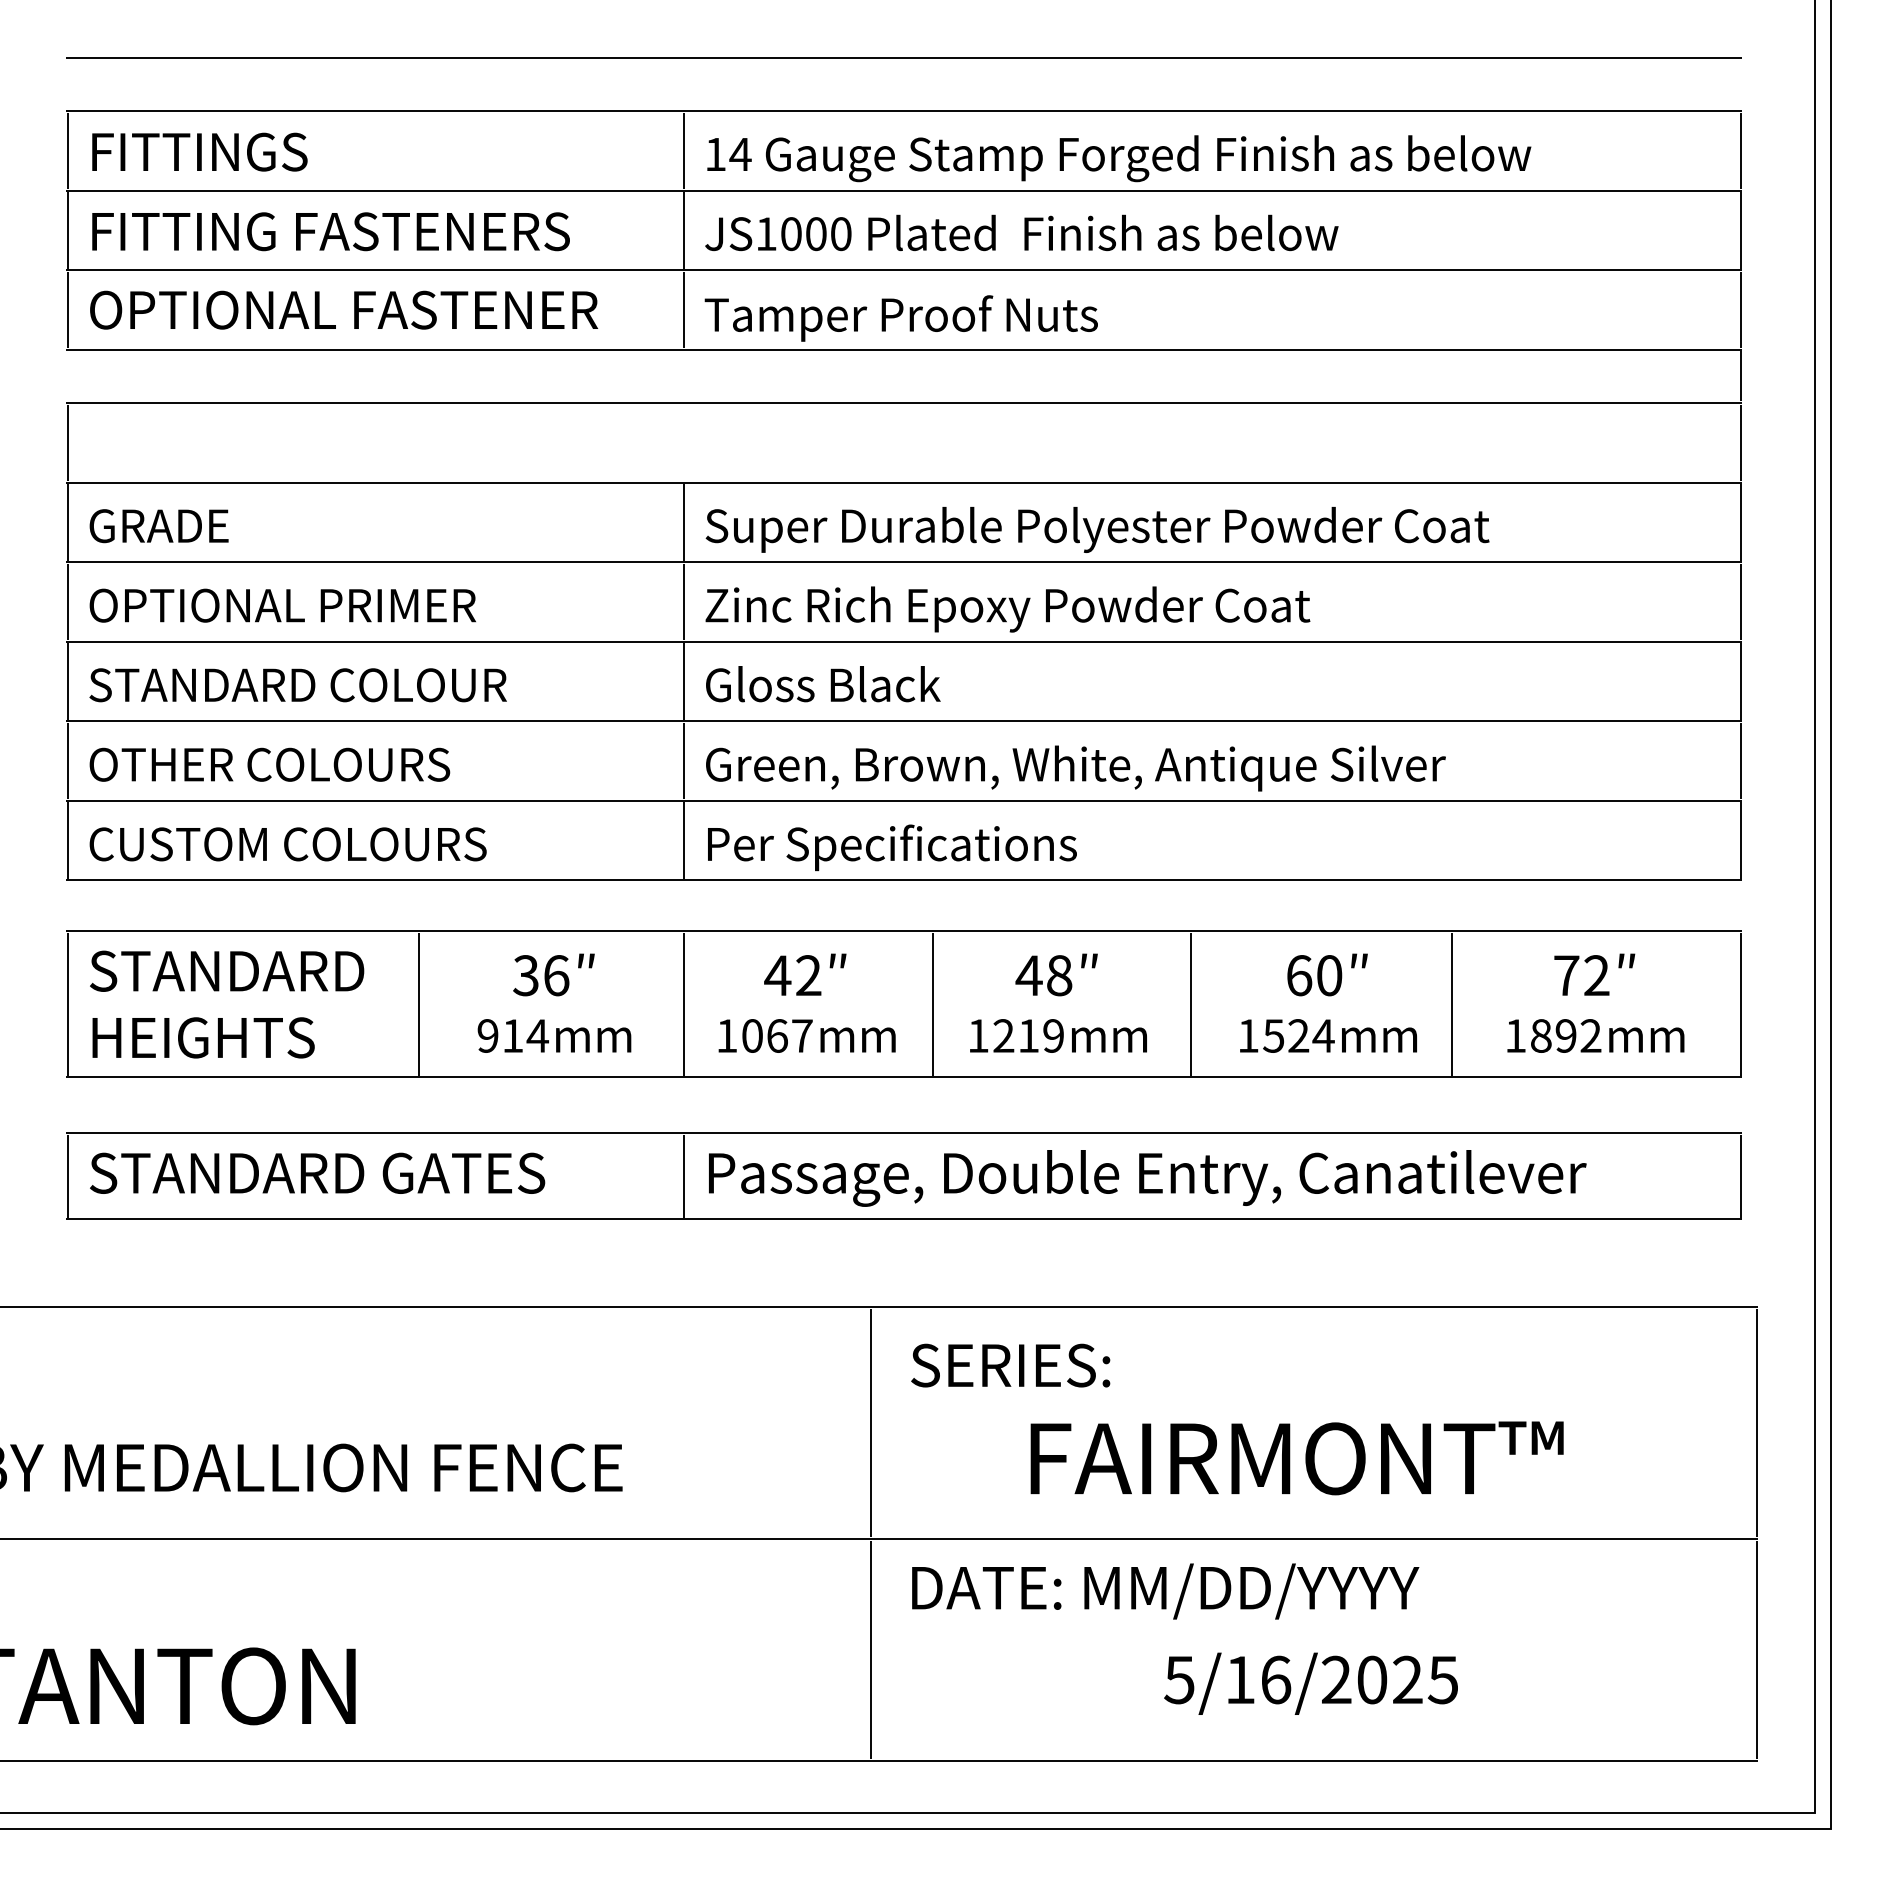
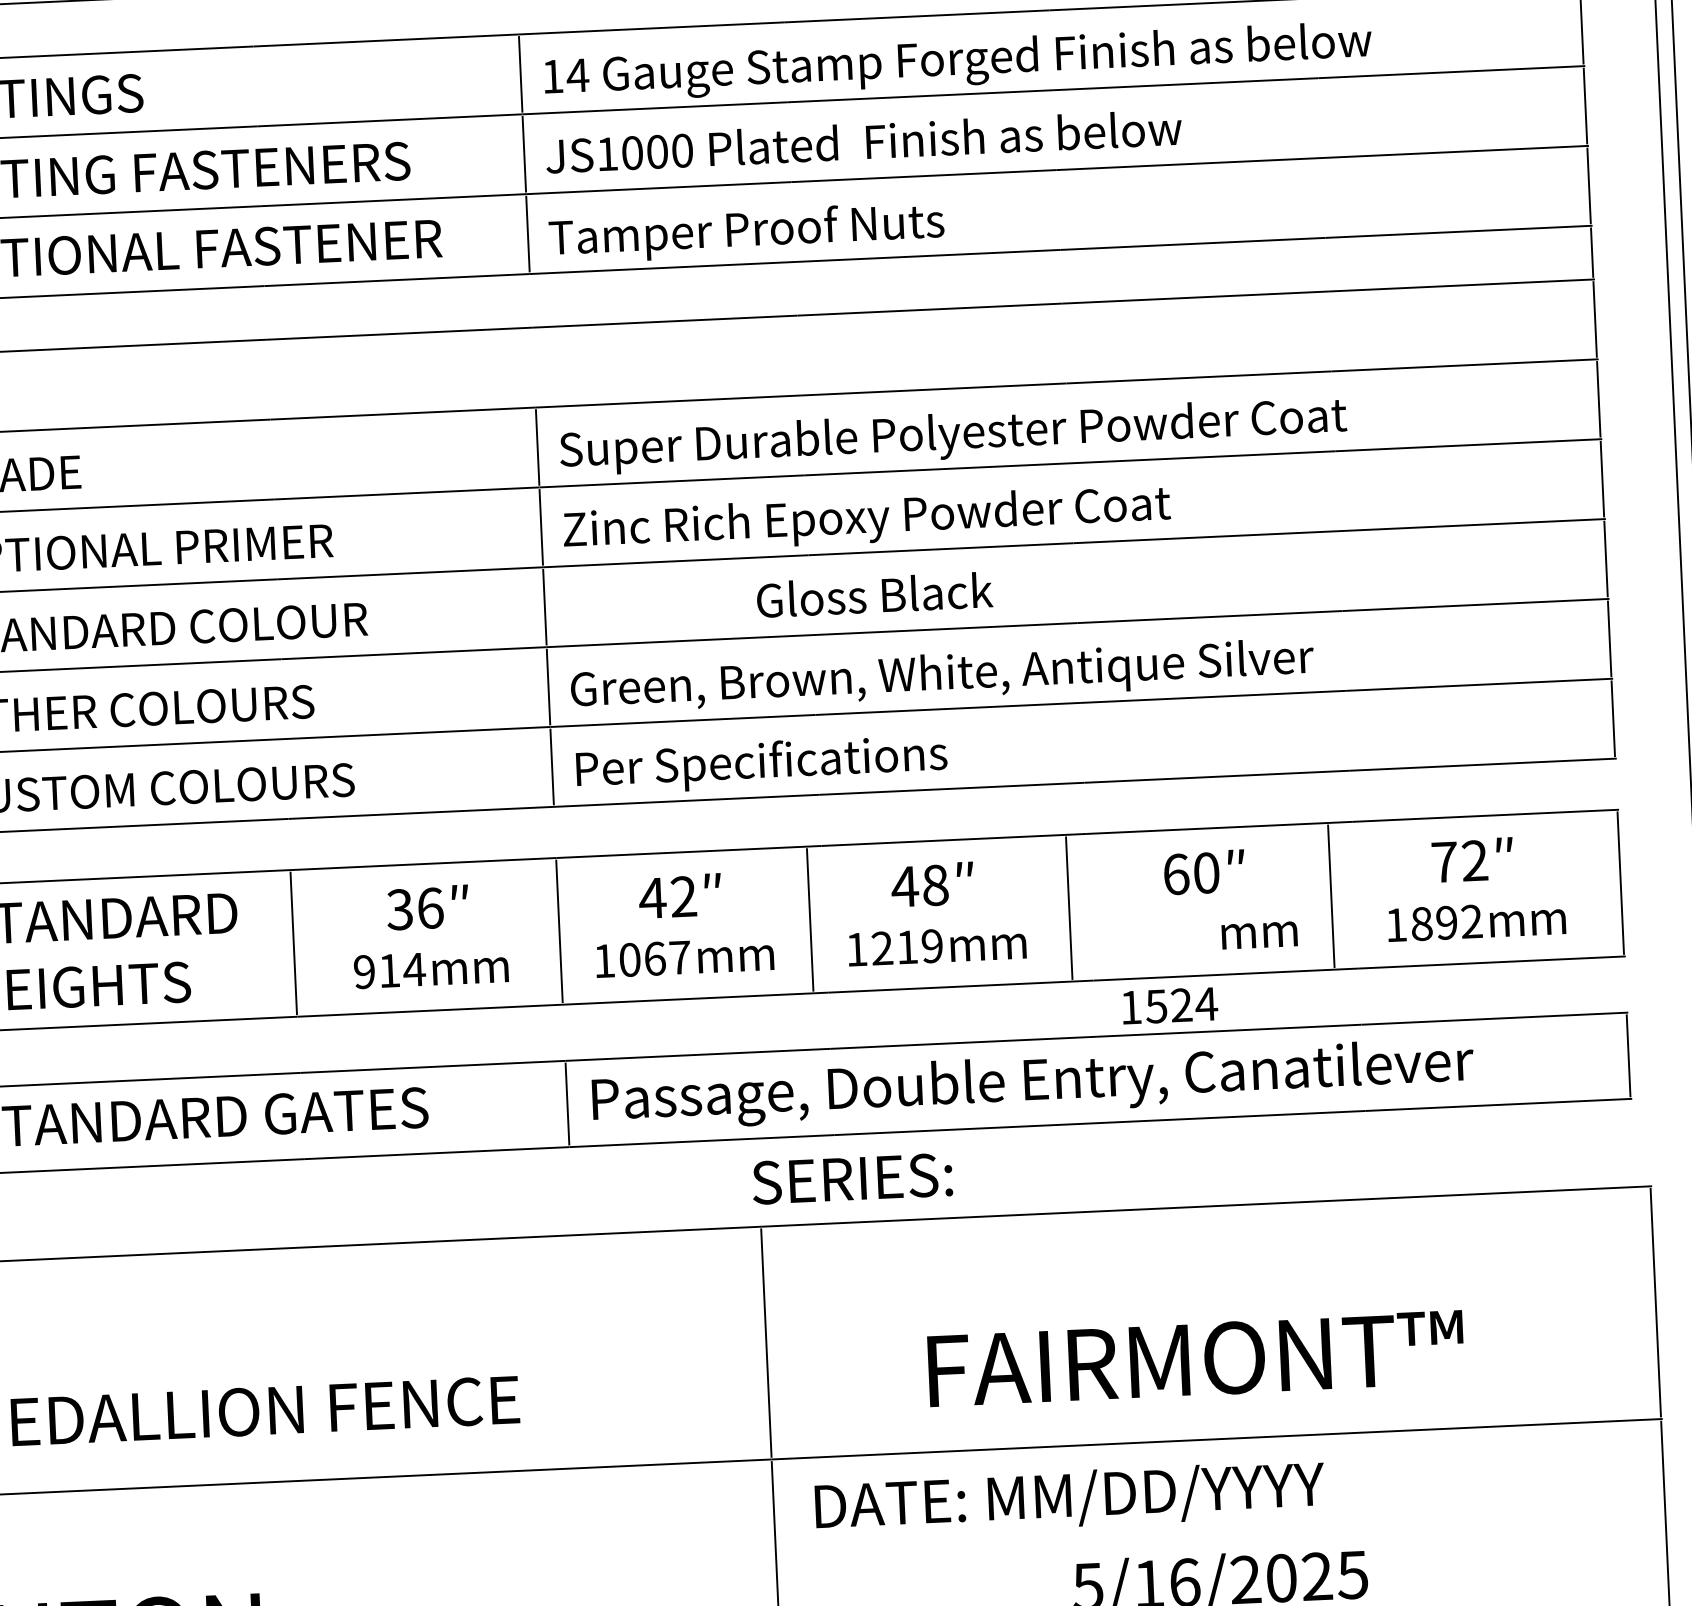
text: (823, 684) -> (875, 595), moved
text: (1287, 1035) -> (1170, 1005), moved
text: (1010, 1365) -> (852, 1178), moved

